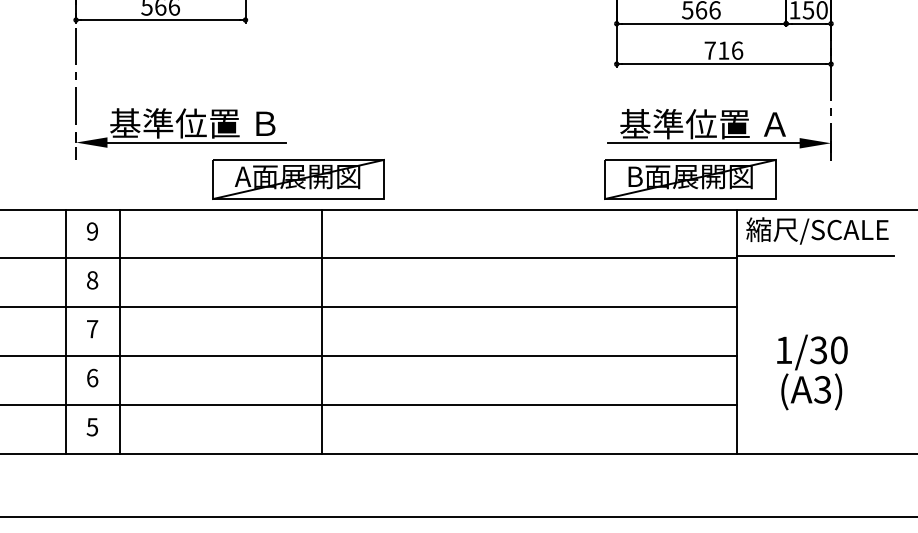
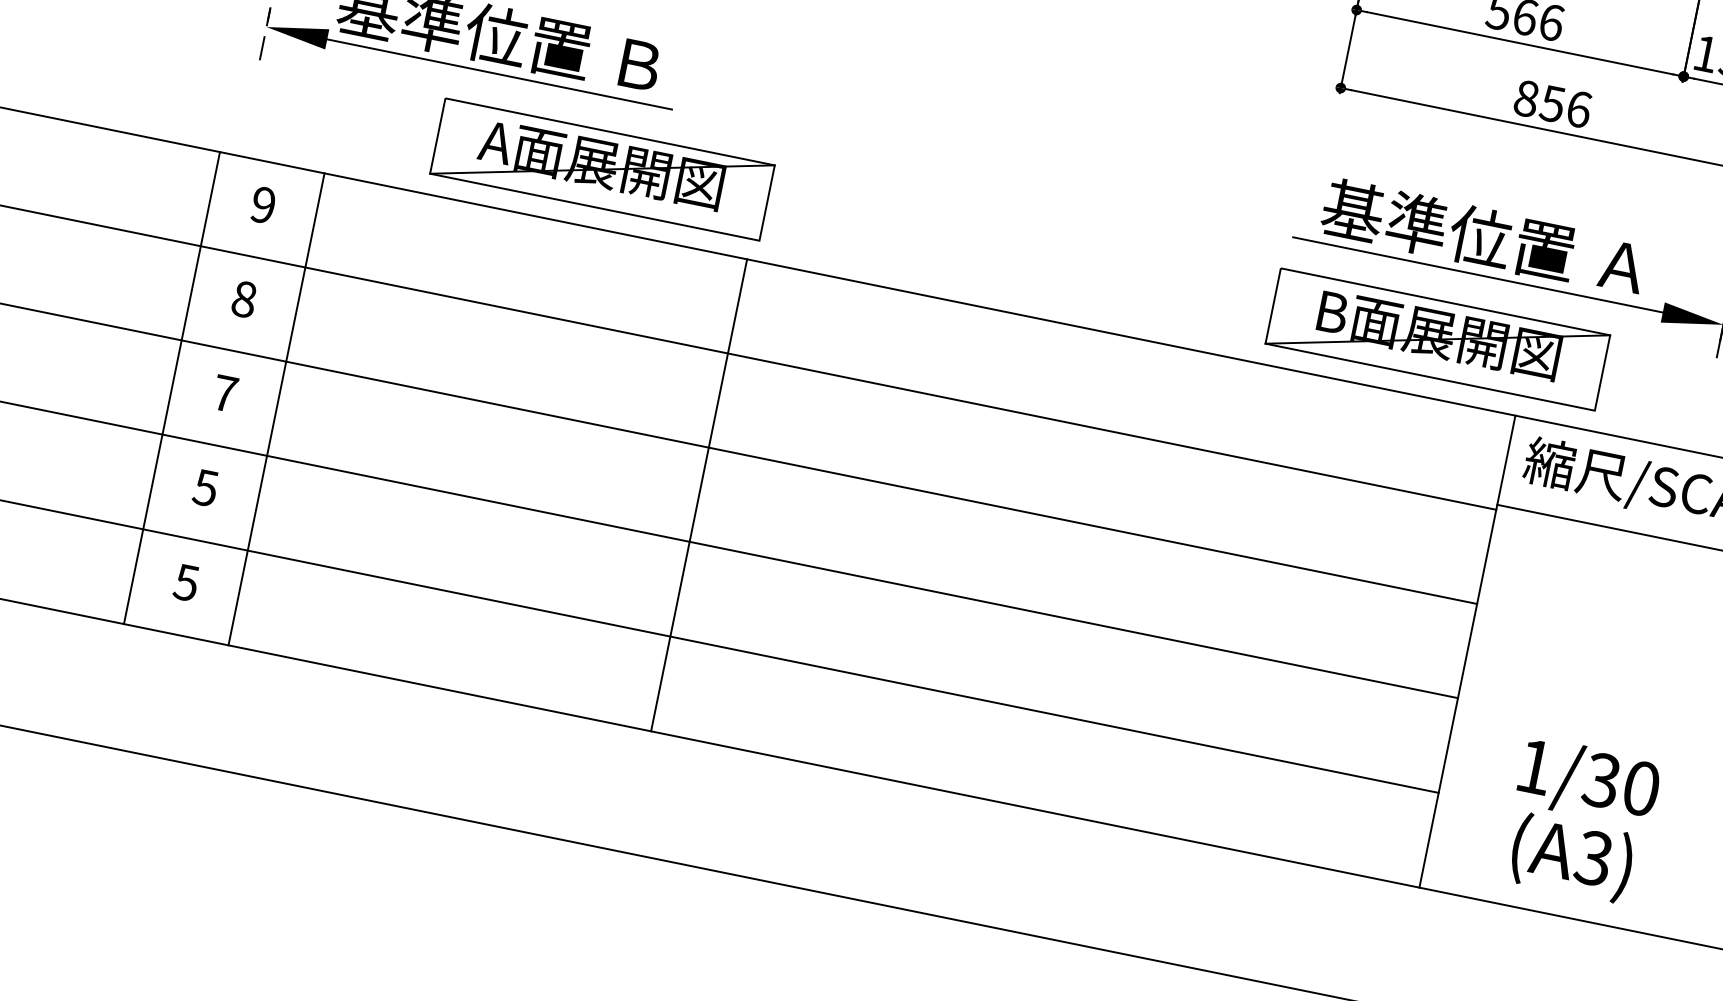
text: (716, 50) -> (1538, 100), 716 -> 856
part: (298, 179) -> (602, 169), moved
line: (321, 331) -> (698, 494), moved
text: (812, 372) -> (1581, 820), moved
text: (92, 377) -> (206, 486), 6 -> 5

